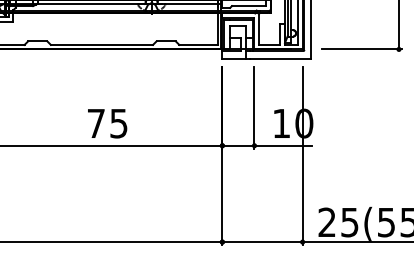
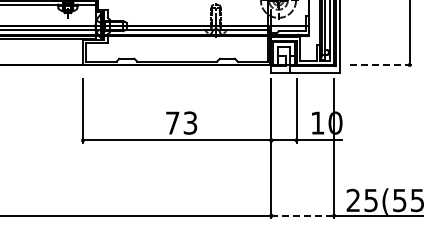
line: (363, 49) -> (381, 65), solid -> dashed
text: (118, 122) -> (190, 122), 75 -> 73
line: (263, 241) -> (303, 215), solid -> dashed

